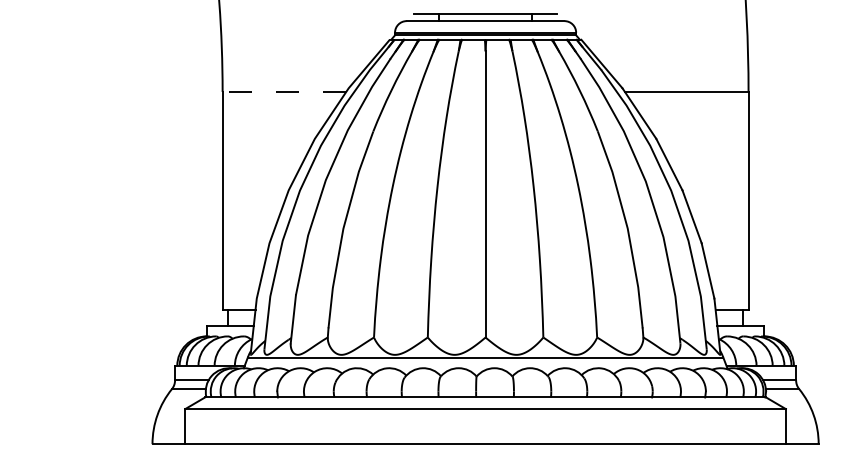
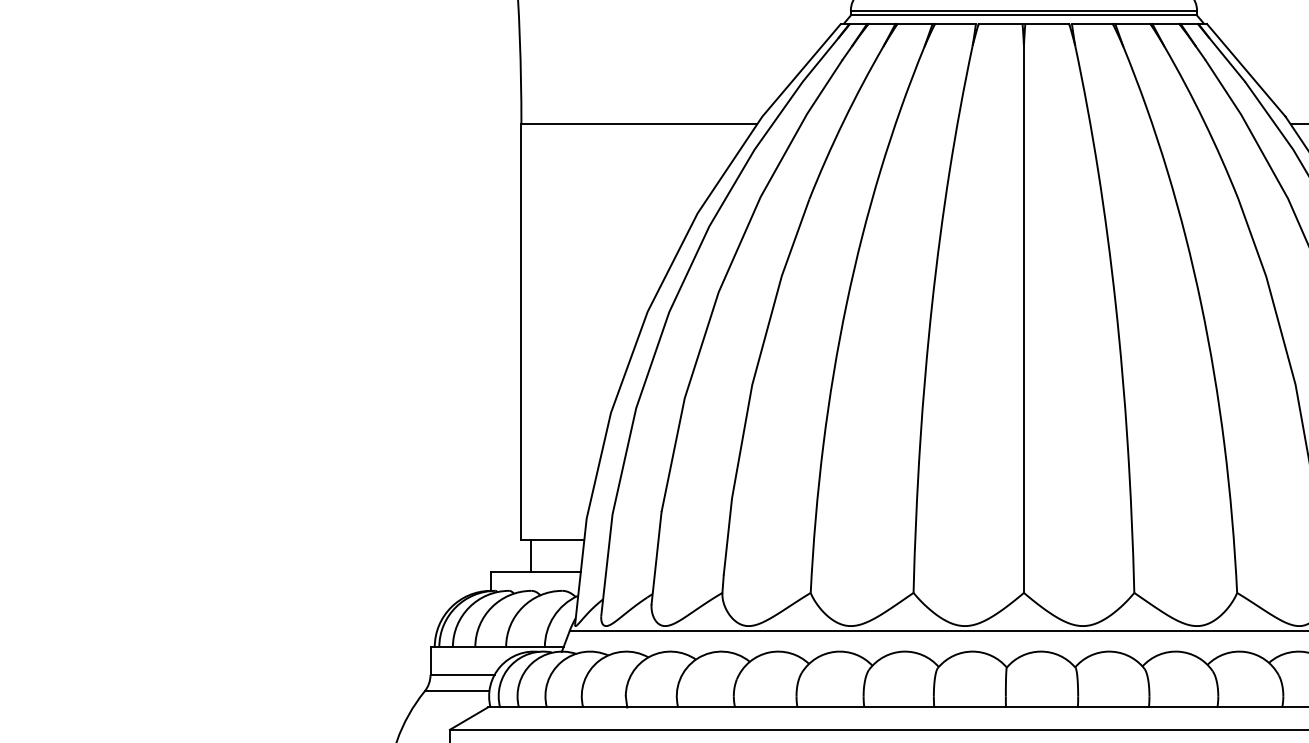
line: (284, 91) -> (639, 122), dashed -> solid

